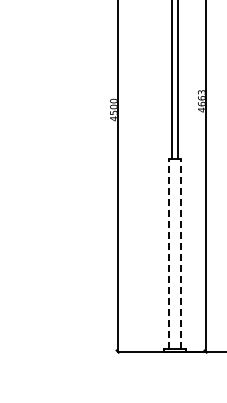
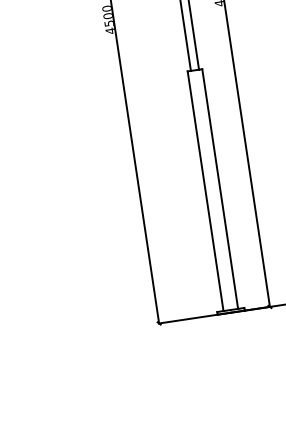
line: (169, 253) -> (205, 190), dashed -> solid
line: (180, 253) -> (219, 188), dashed -> solid

